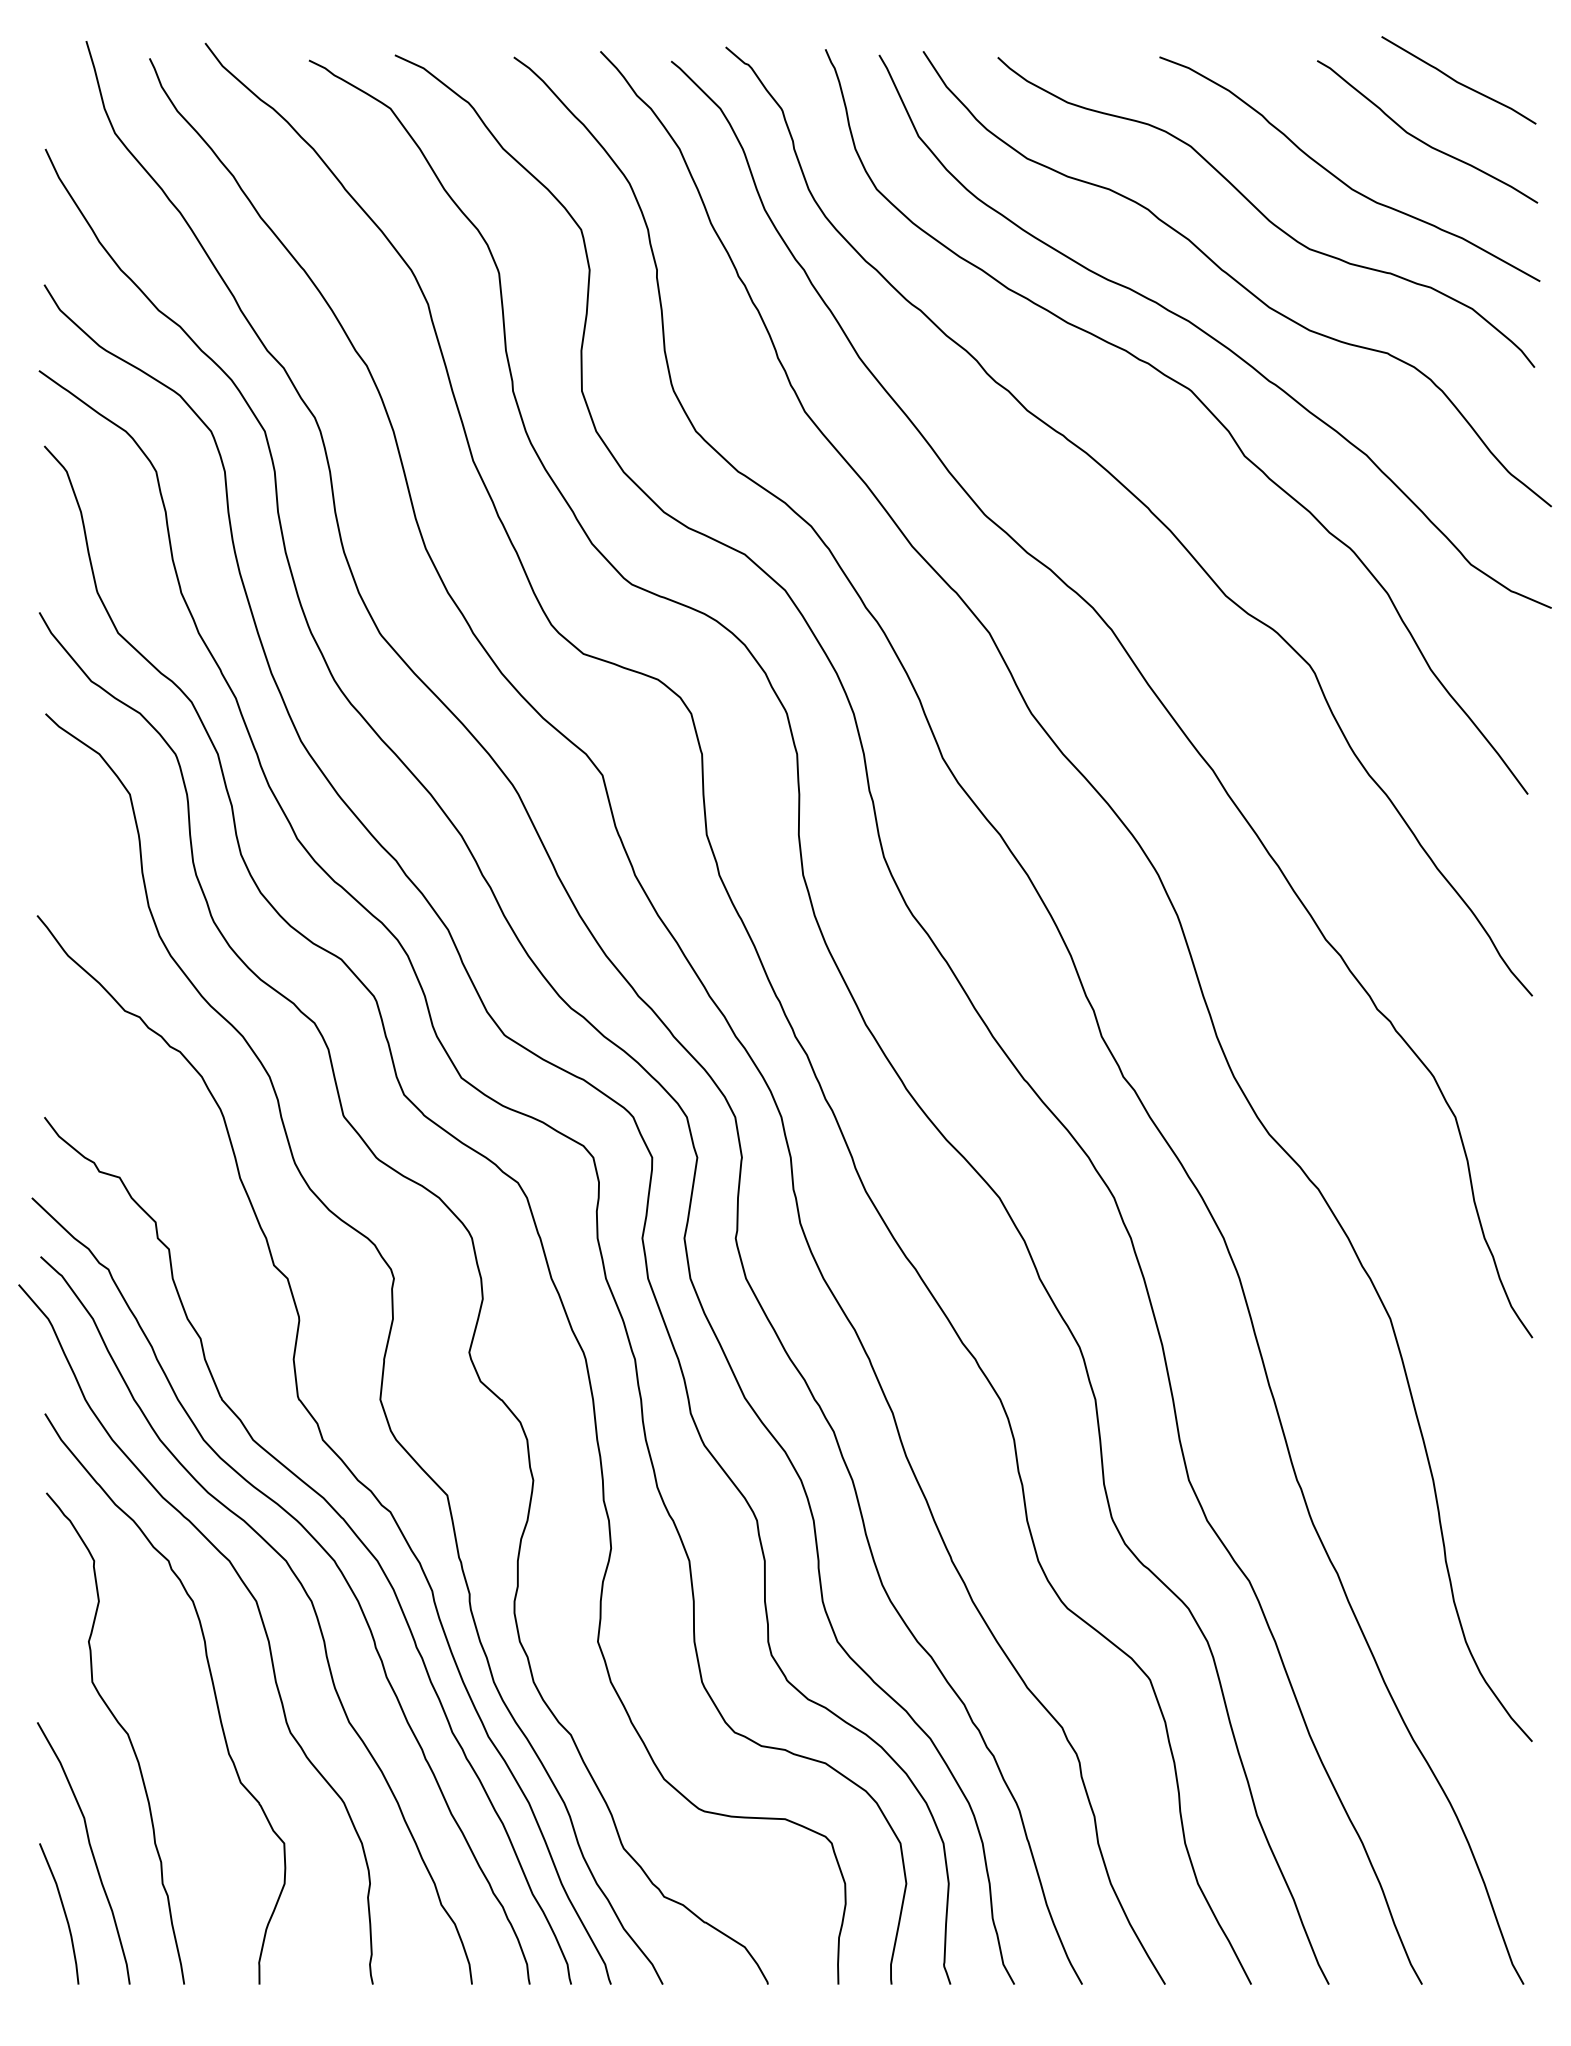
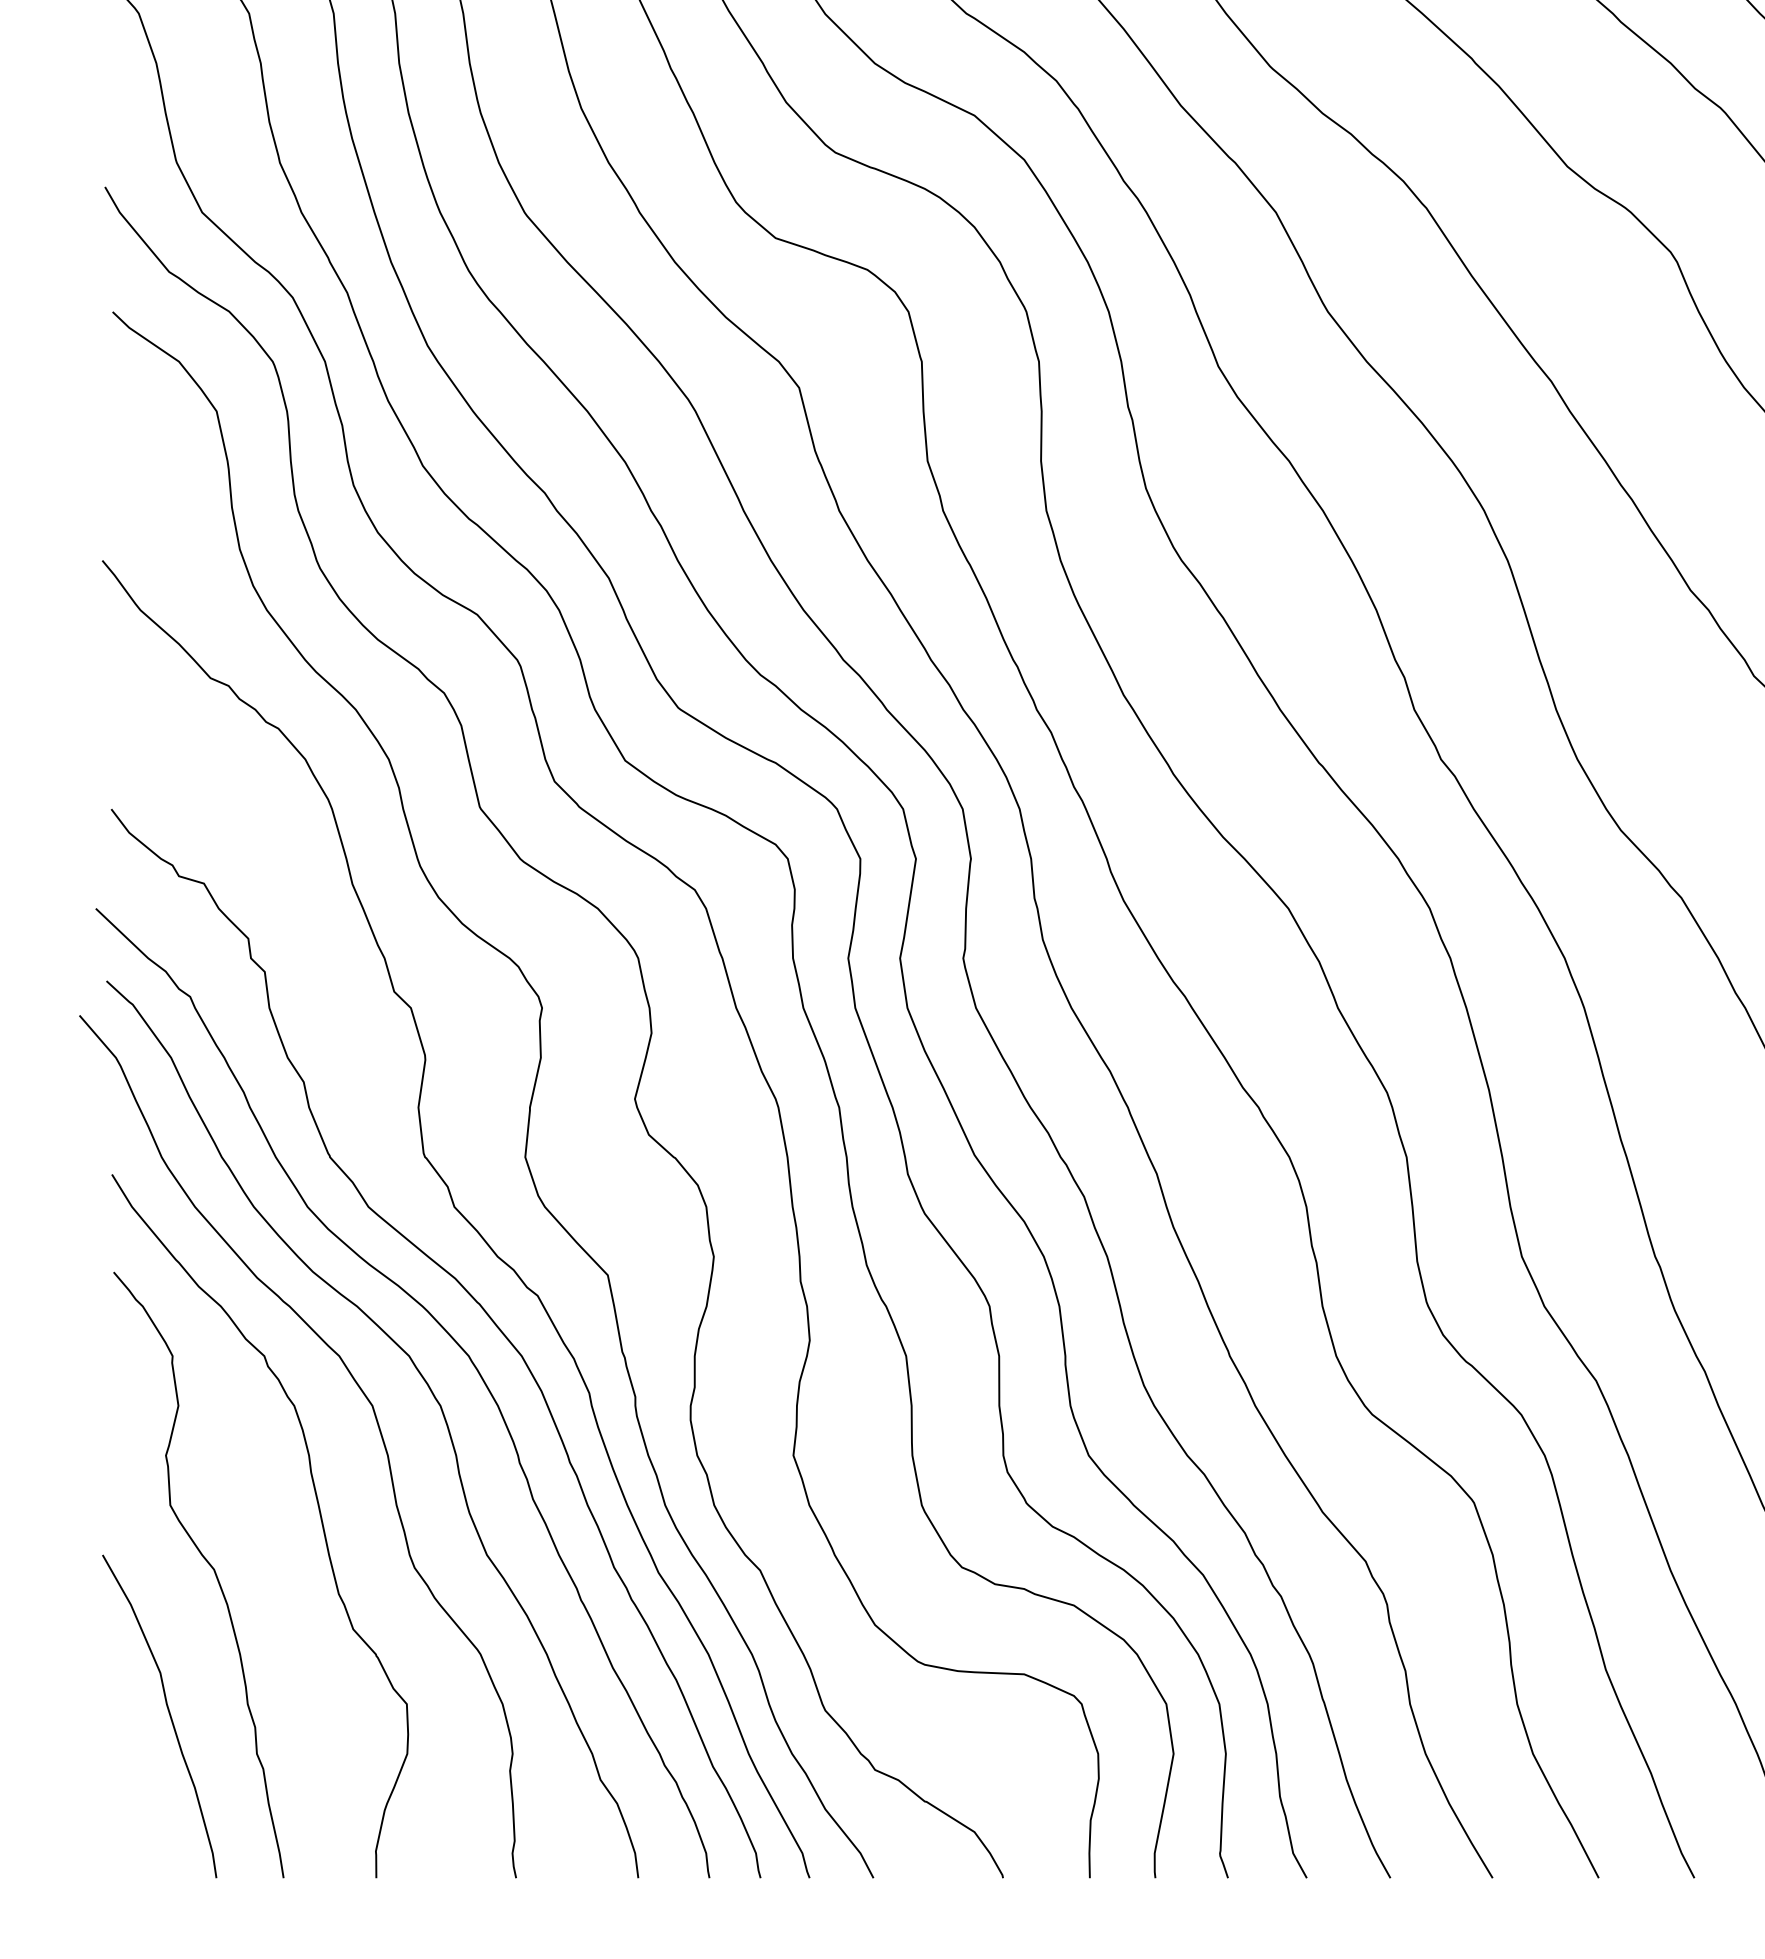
curve: (63, 1911) -> (134, 1788), removed

